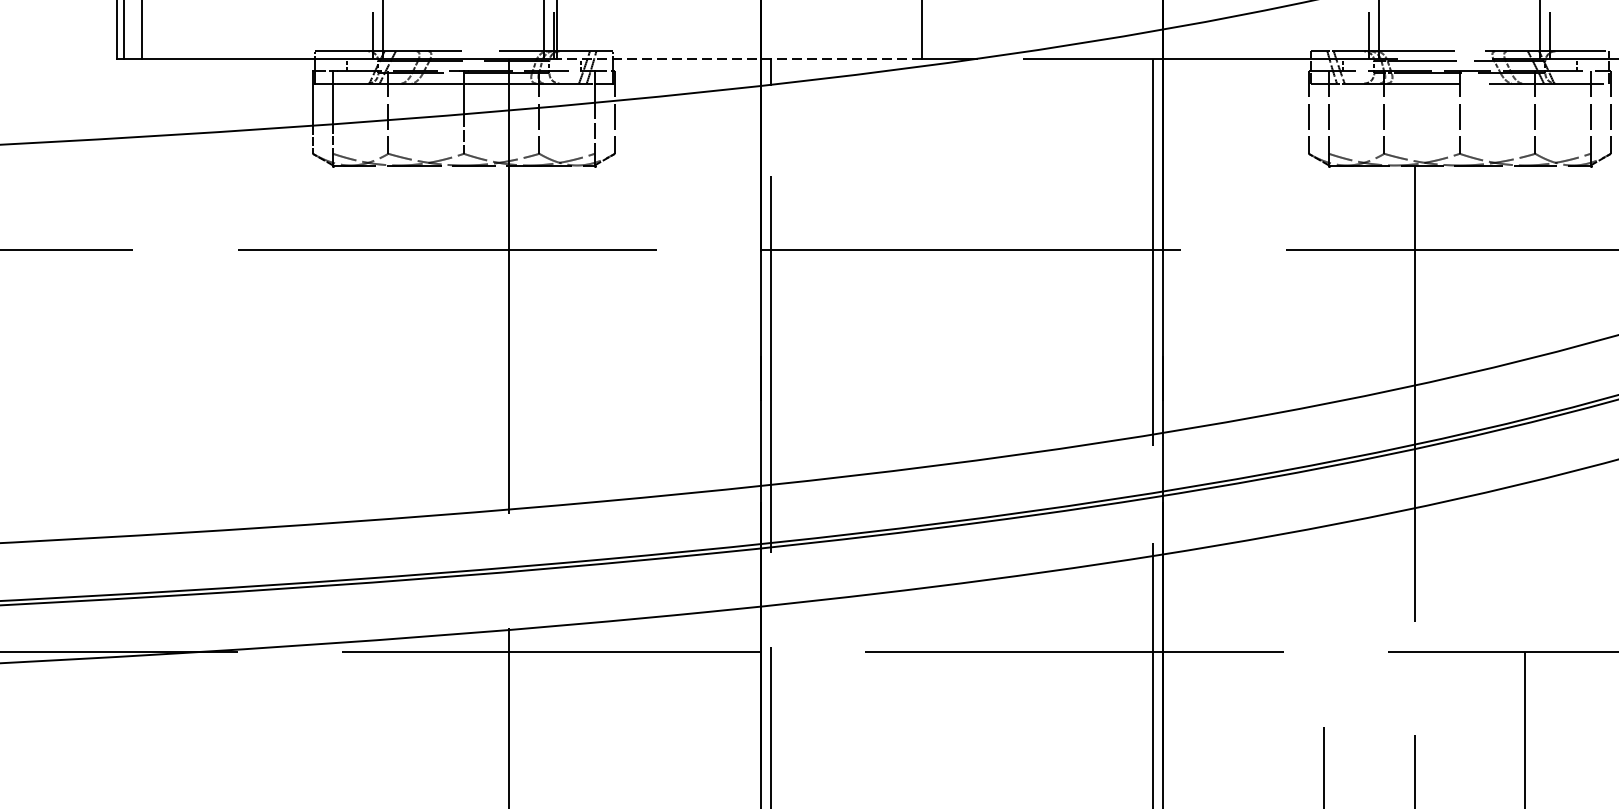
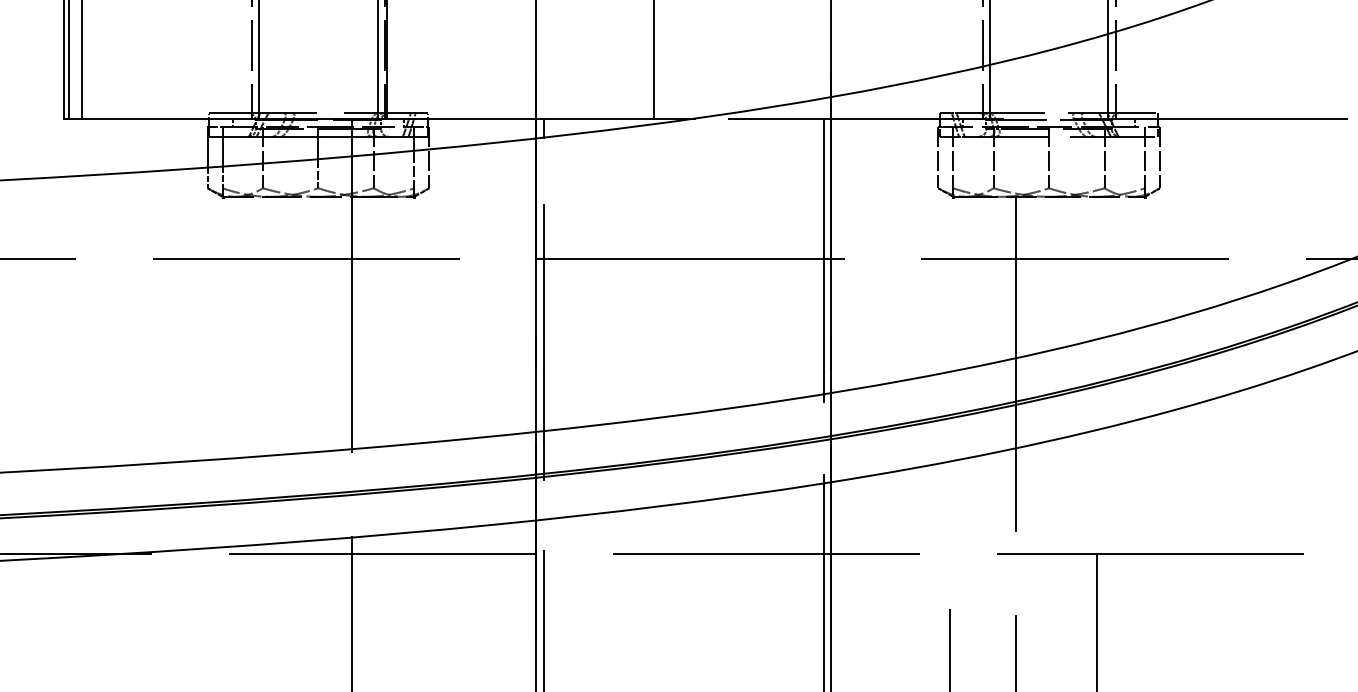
line: (739, 58) -> (520, 118), dashed -> solid

